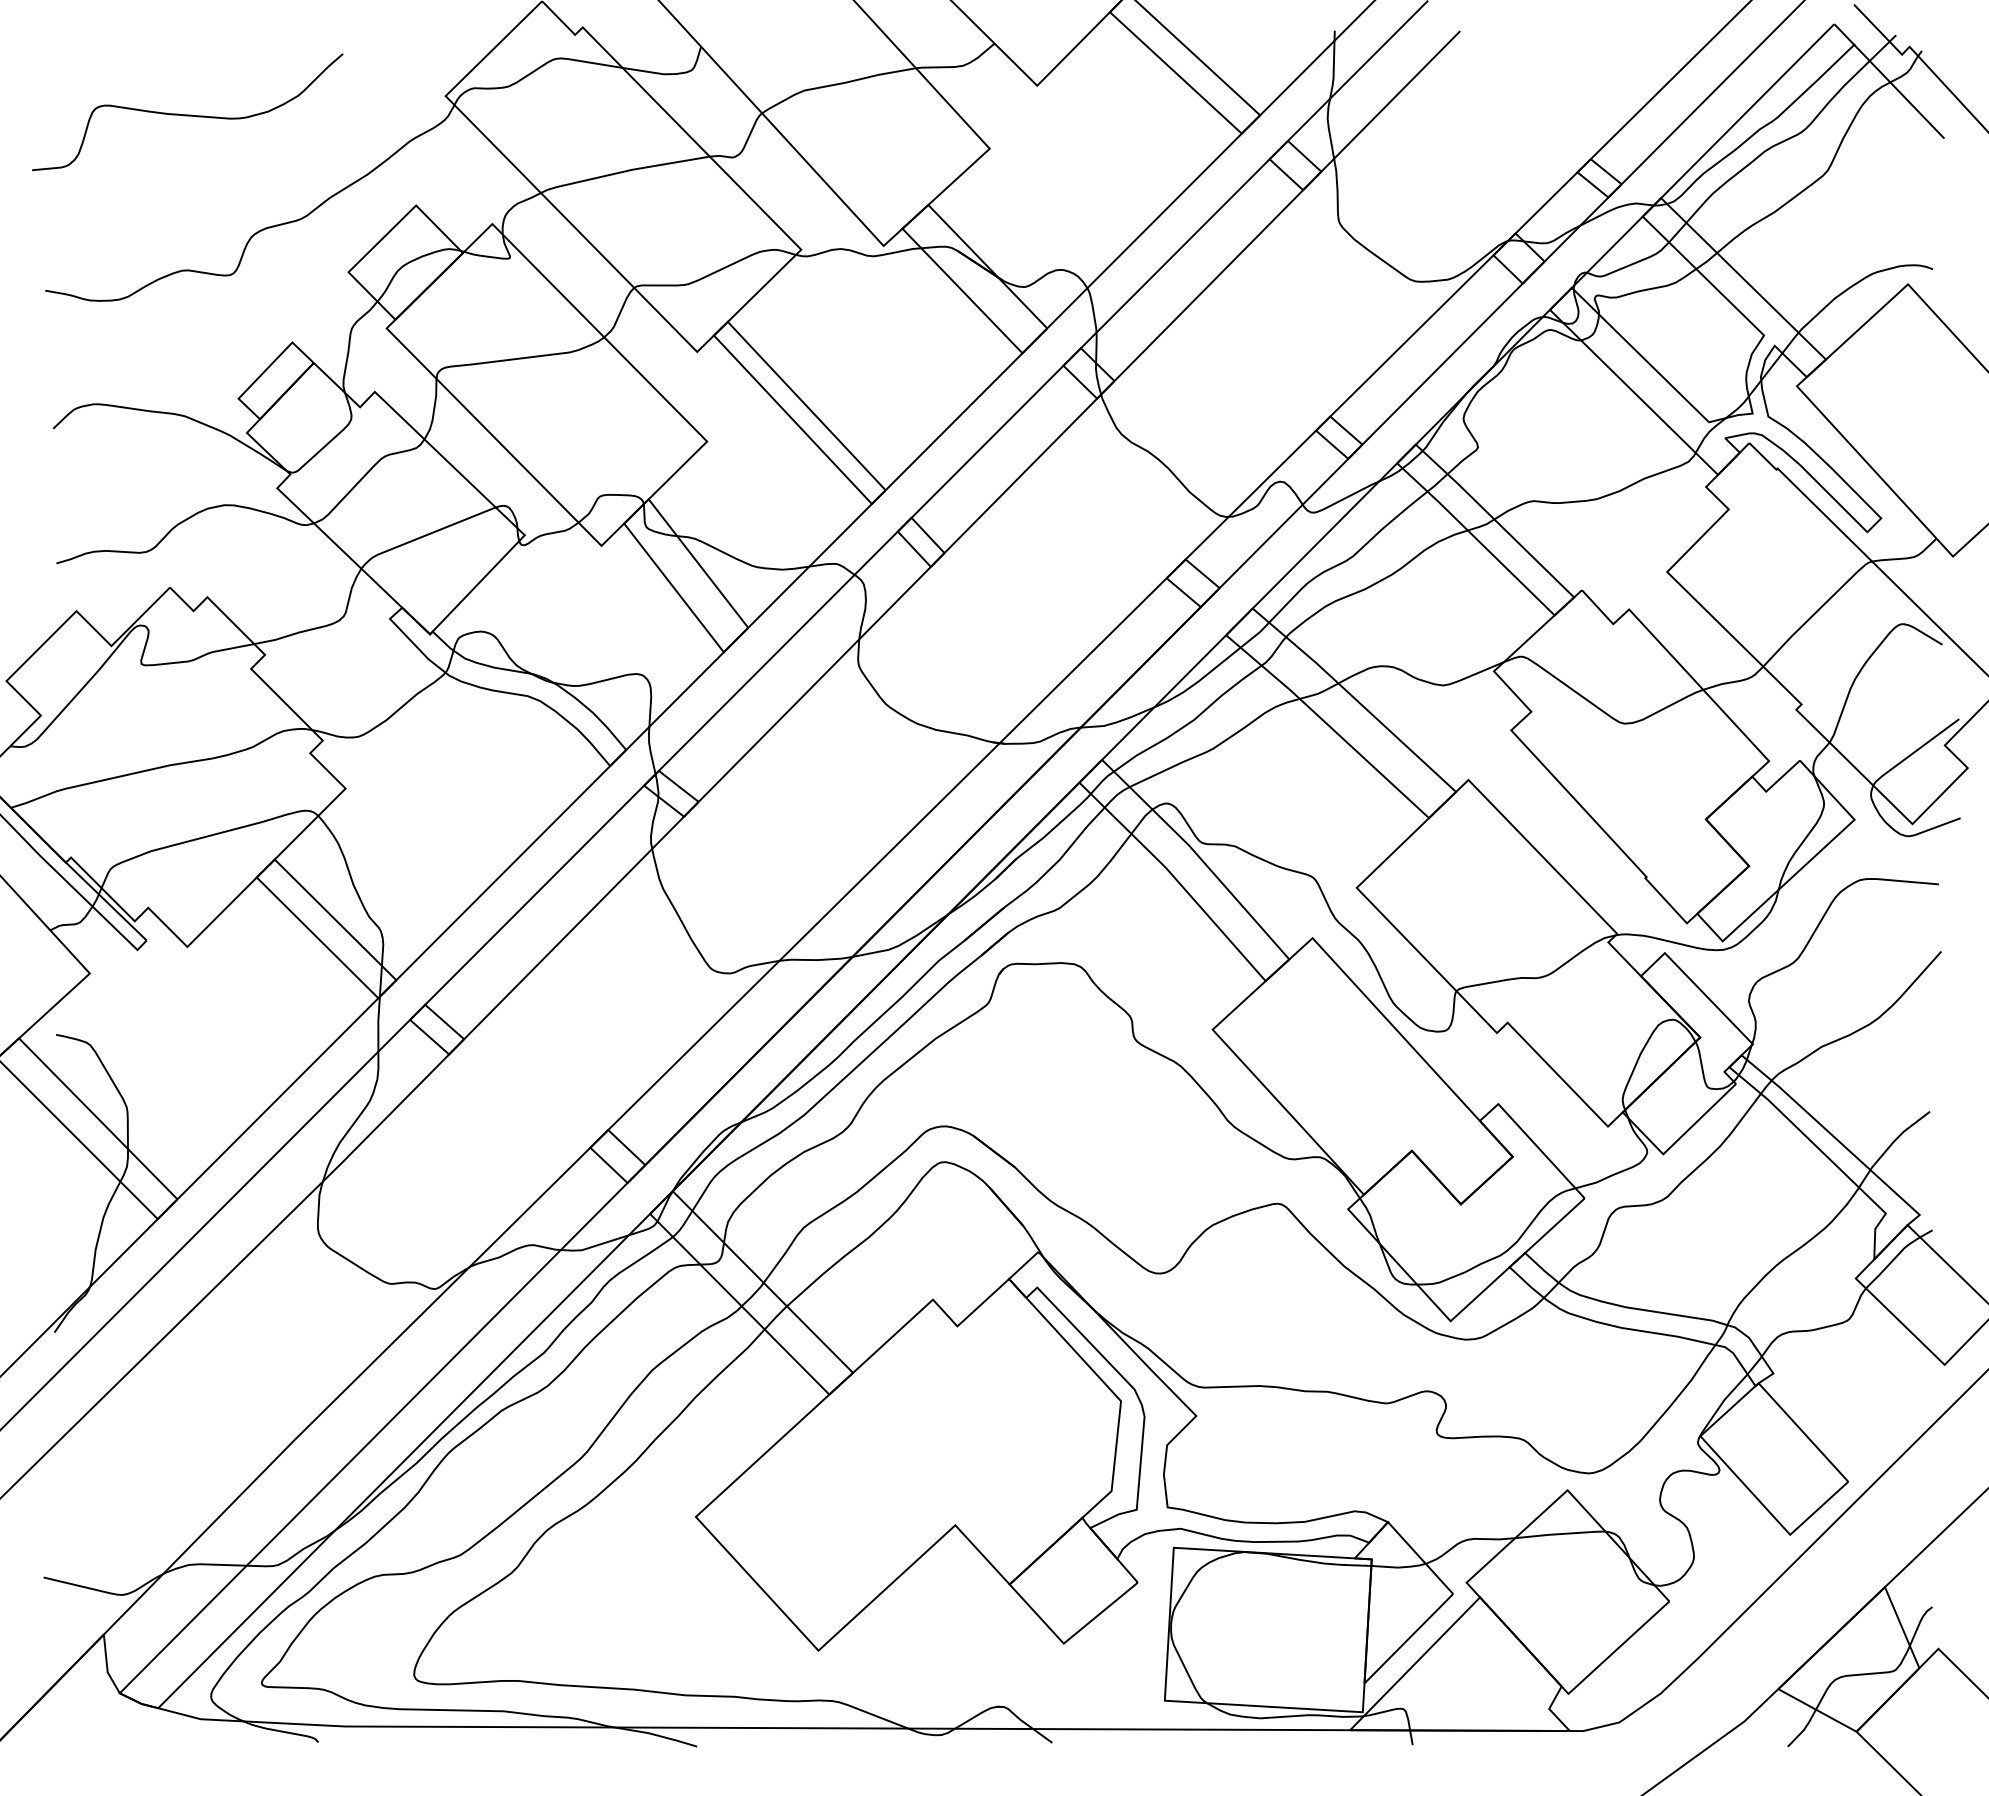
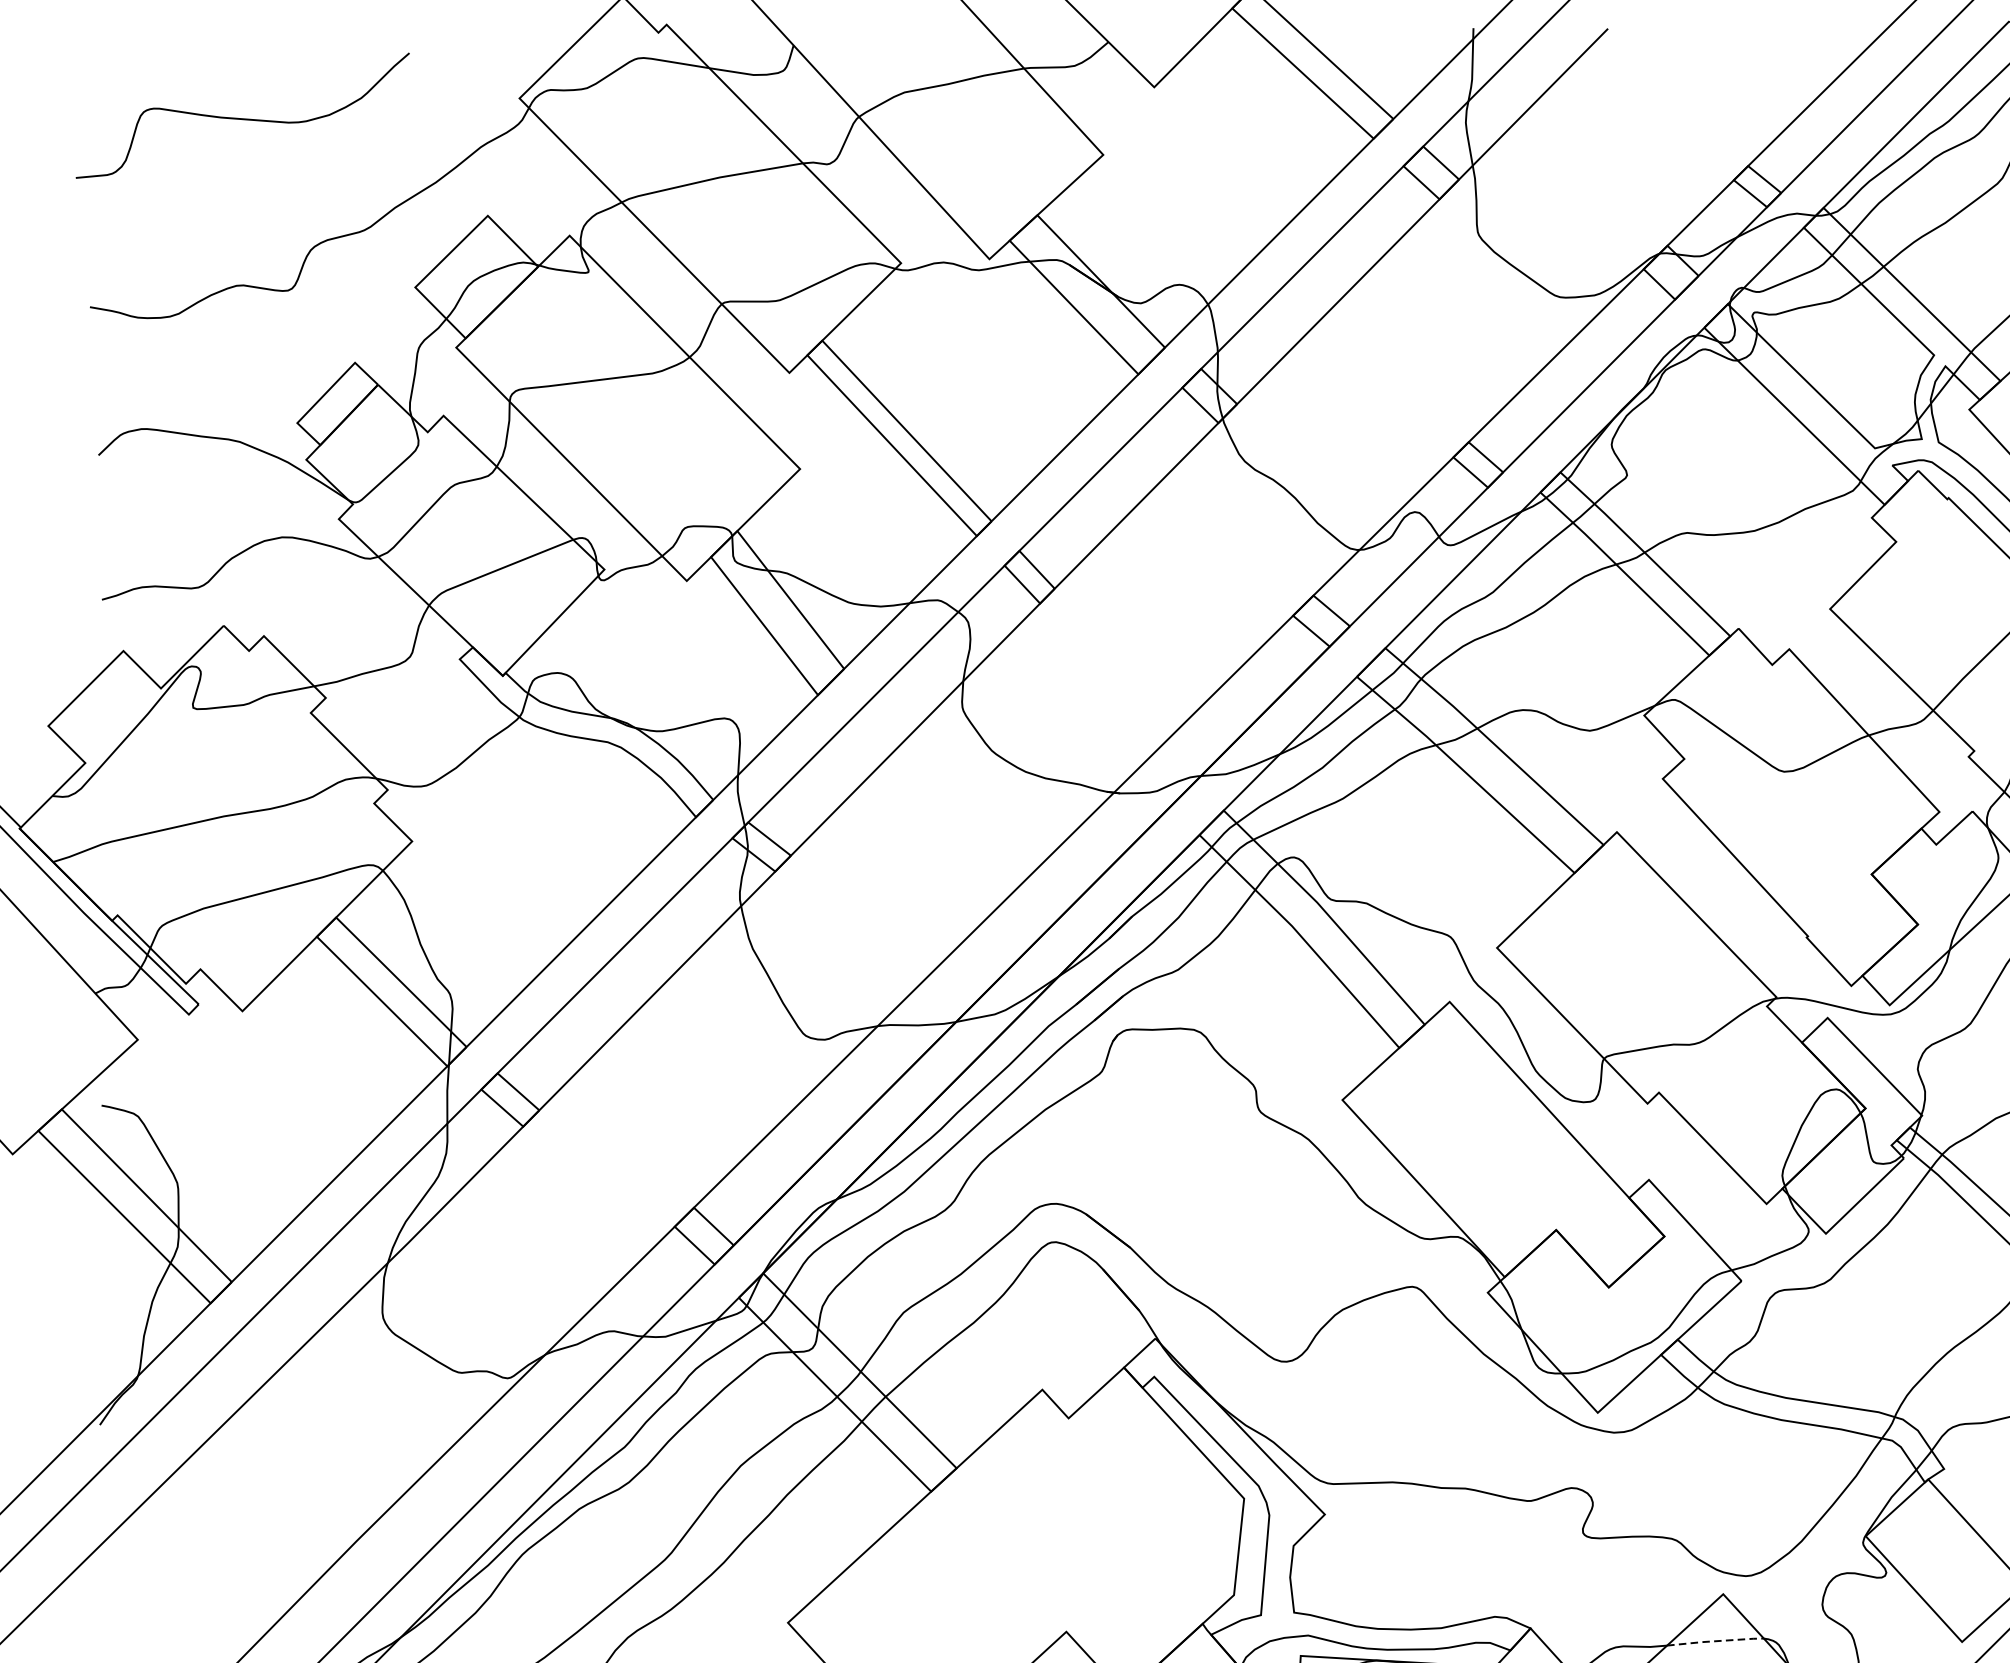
line: (1561, 1534) -> (1716, 1641), solid -> dashed

